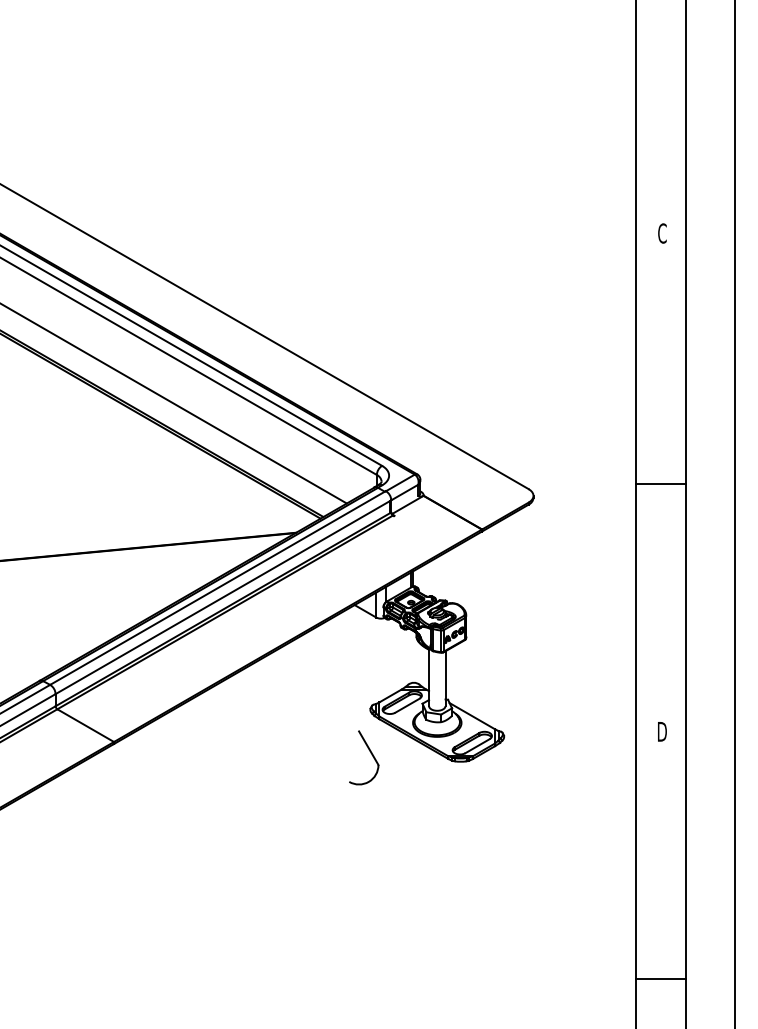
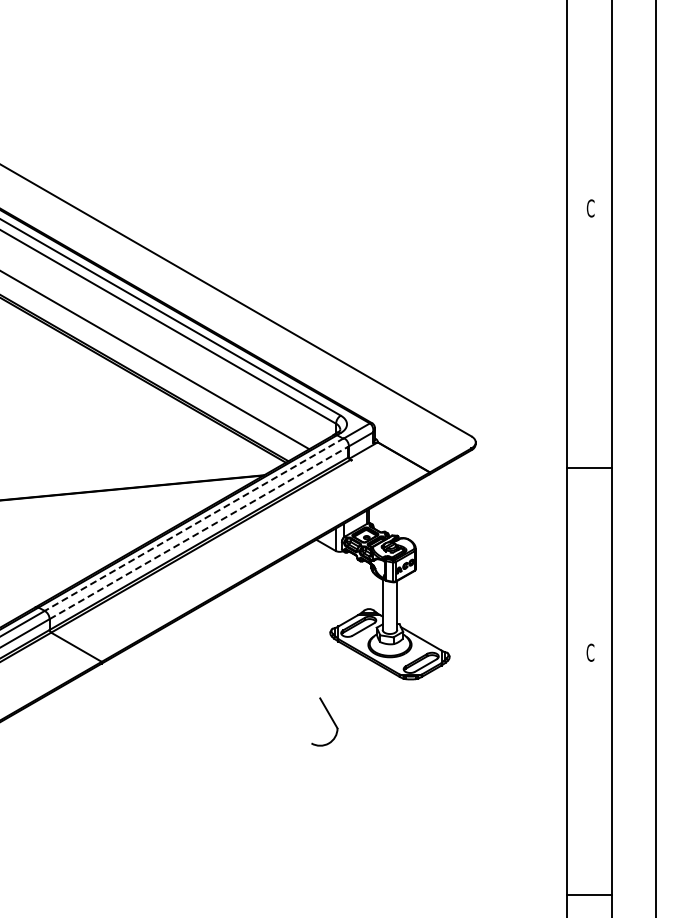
line: (661, 483) -> (589, 468), moved
line: (218, 587) -> (194, 524), solid -> dashed
line: (223, 596) -> (199, 532), solid -> dashed
text: (662, 731) -> (590, 652), D -> C
part: (370, 753) -> (330, 718), moved
line: (661, 979) -> (589, 895), moved

